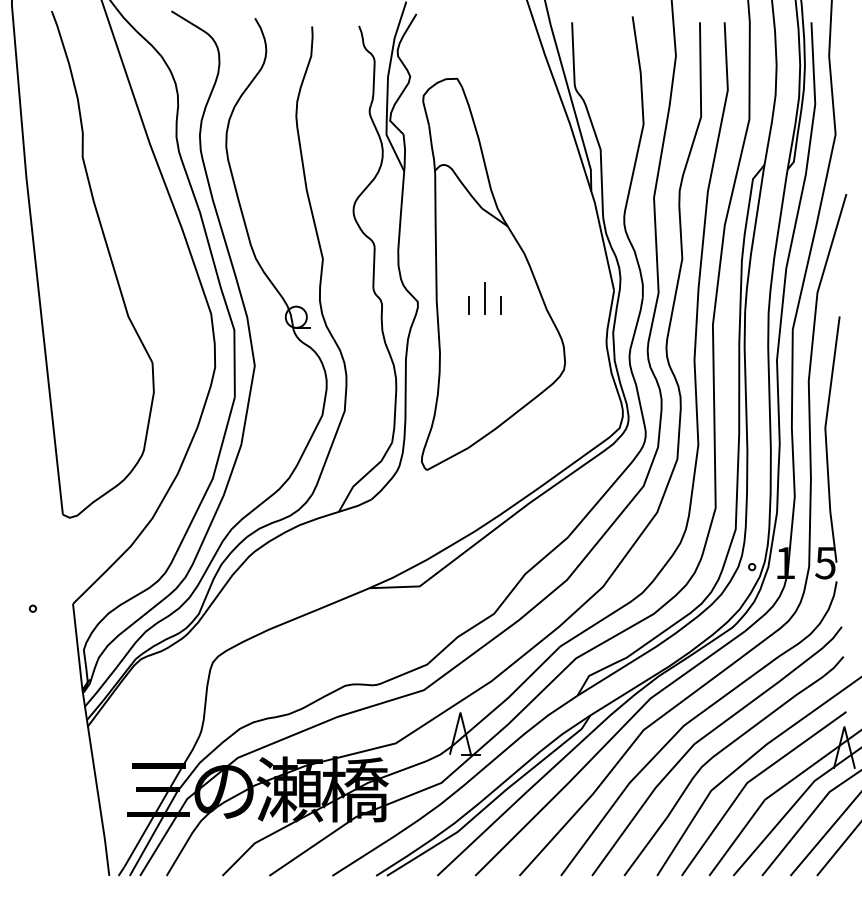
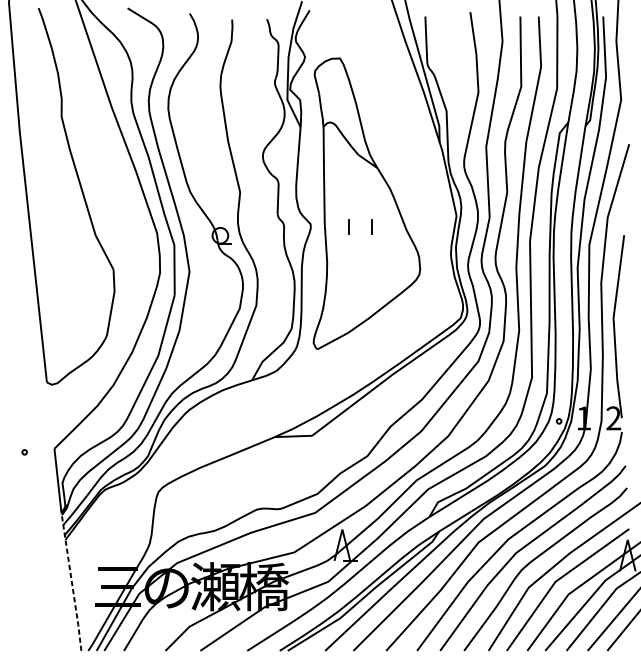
line: (484, 298) -> (360, 221), removed
text: (825, 562) -> (613, 417), 5 -> 2
line: (96, 782) -> (71, 581), solid -> dashed

